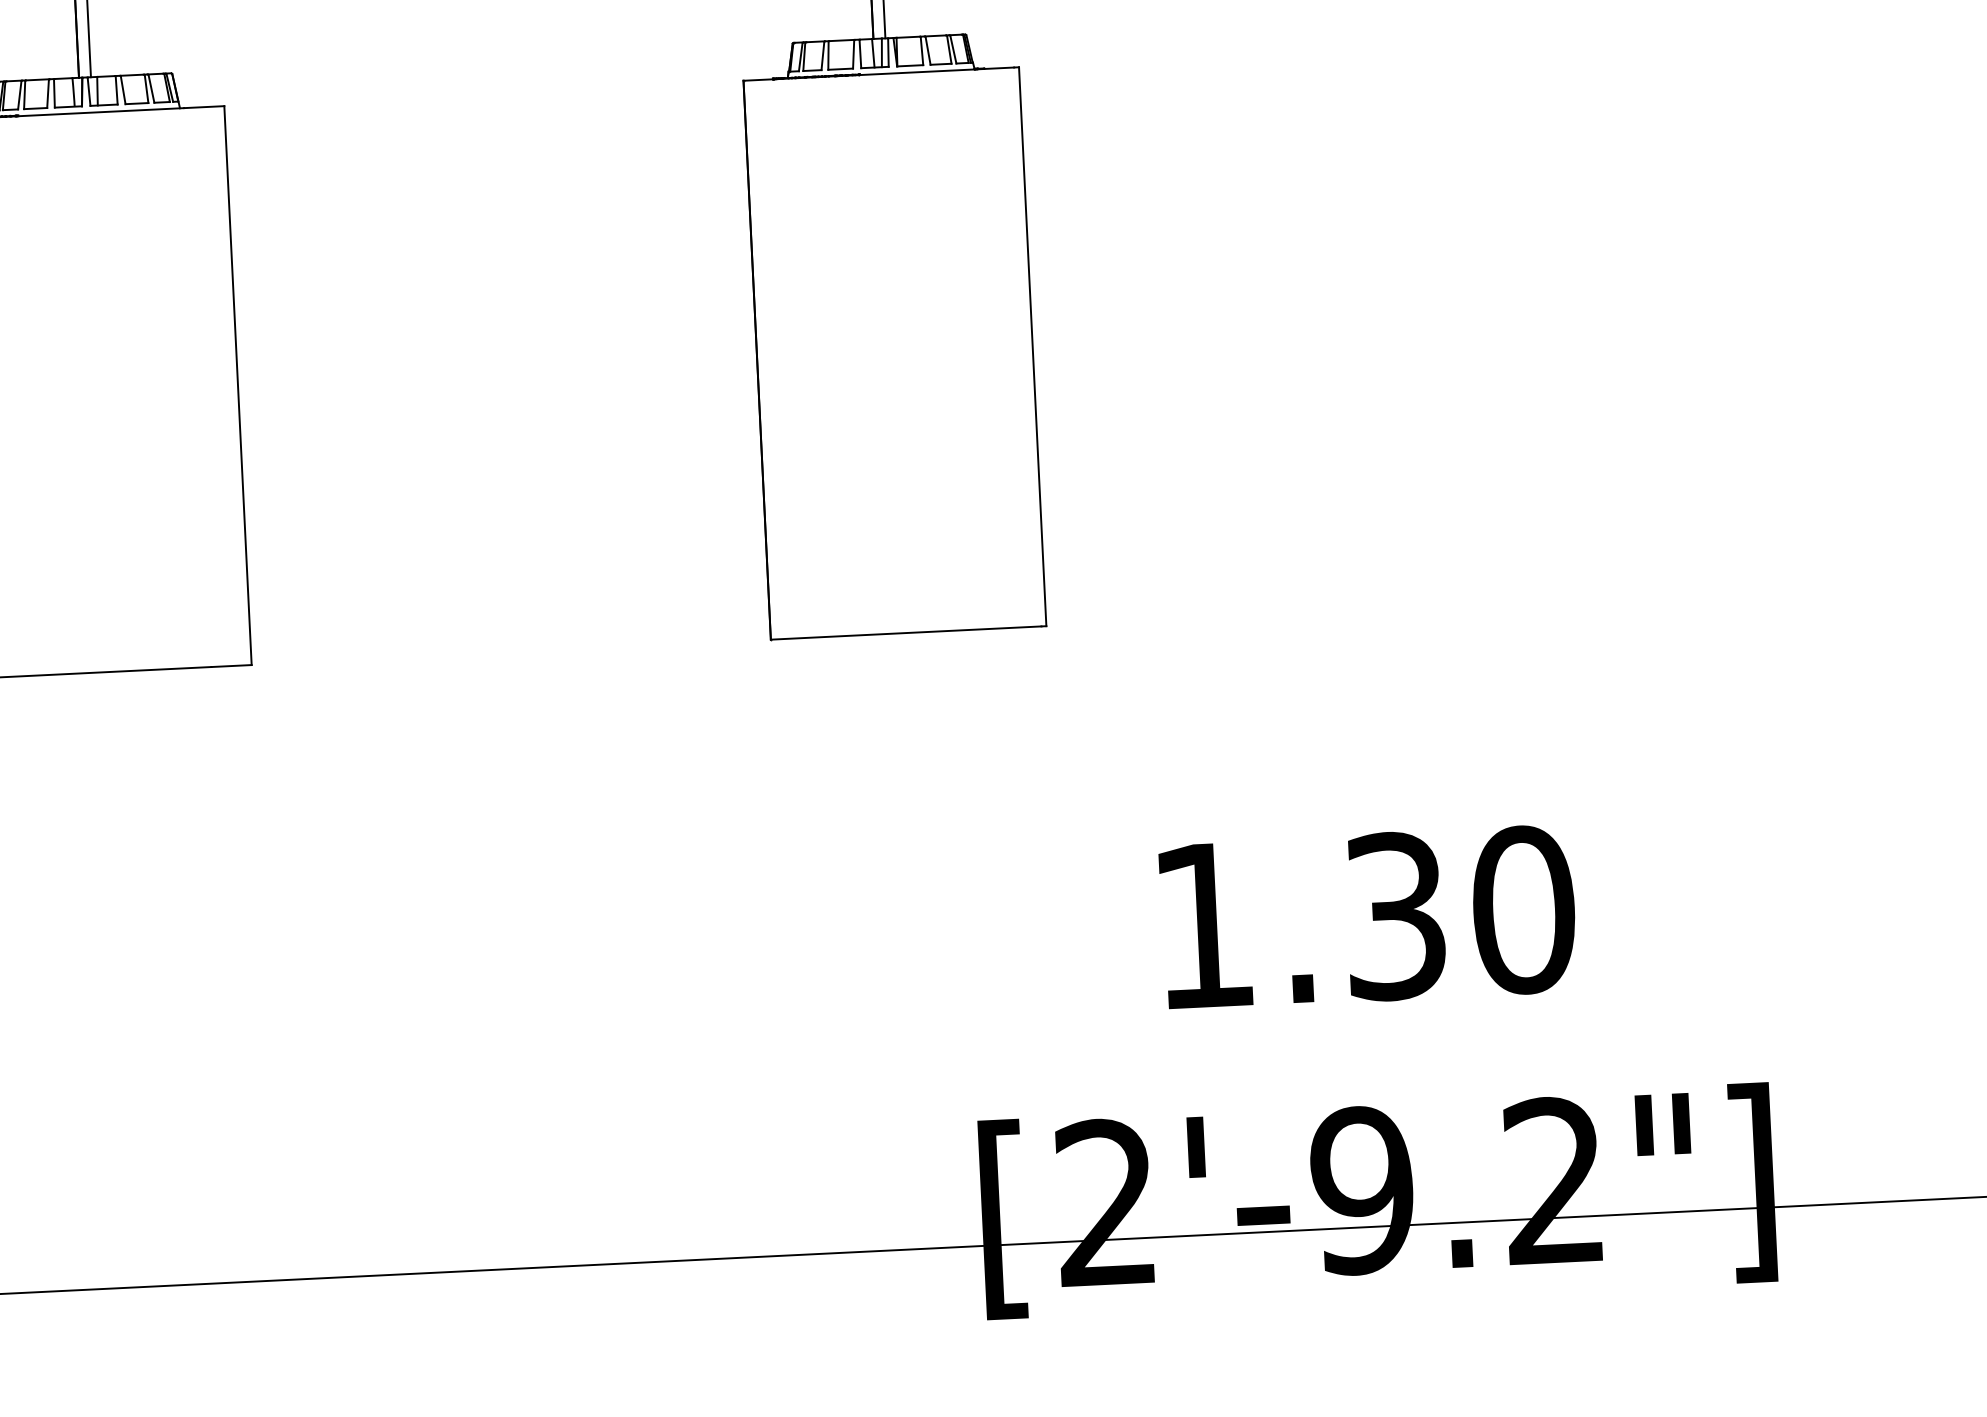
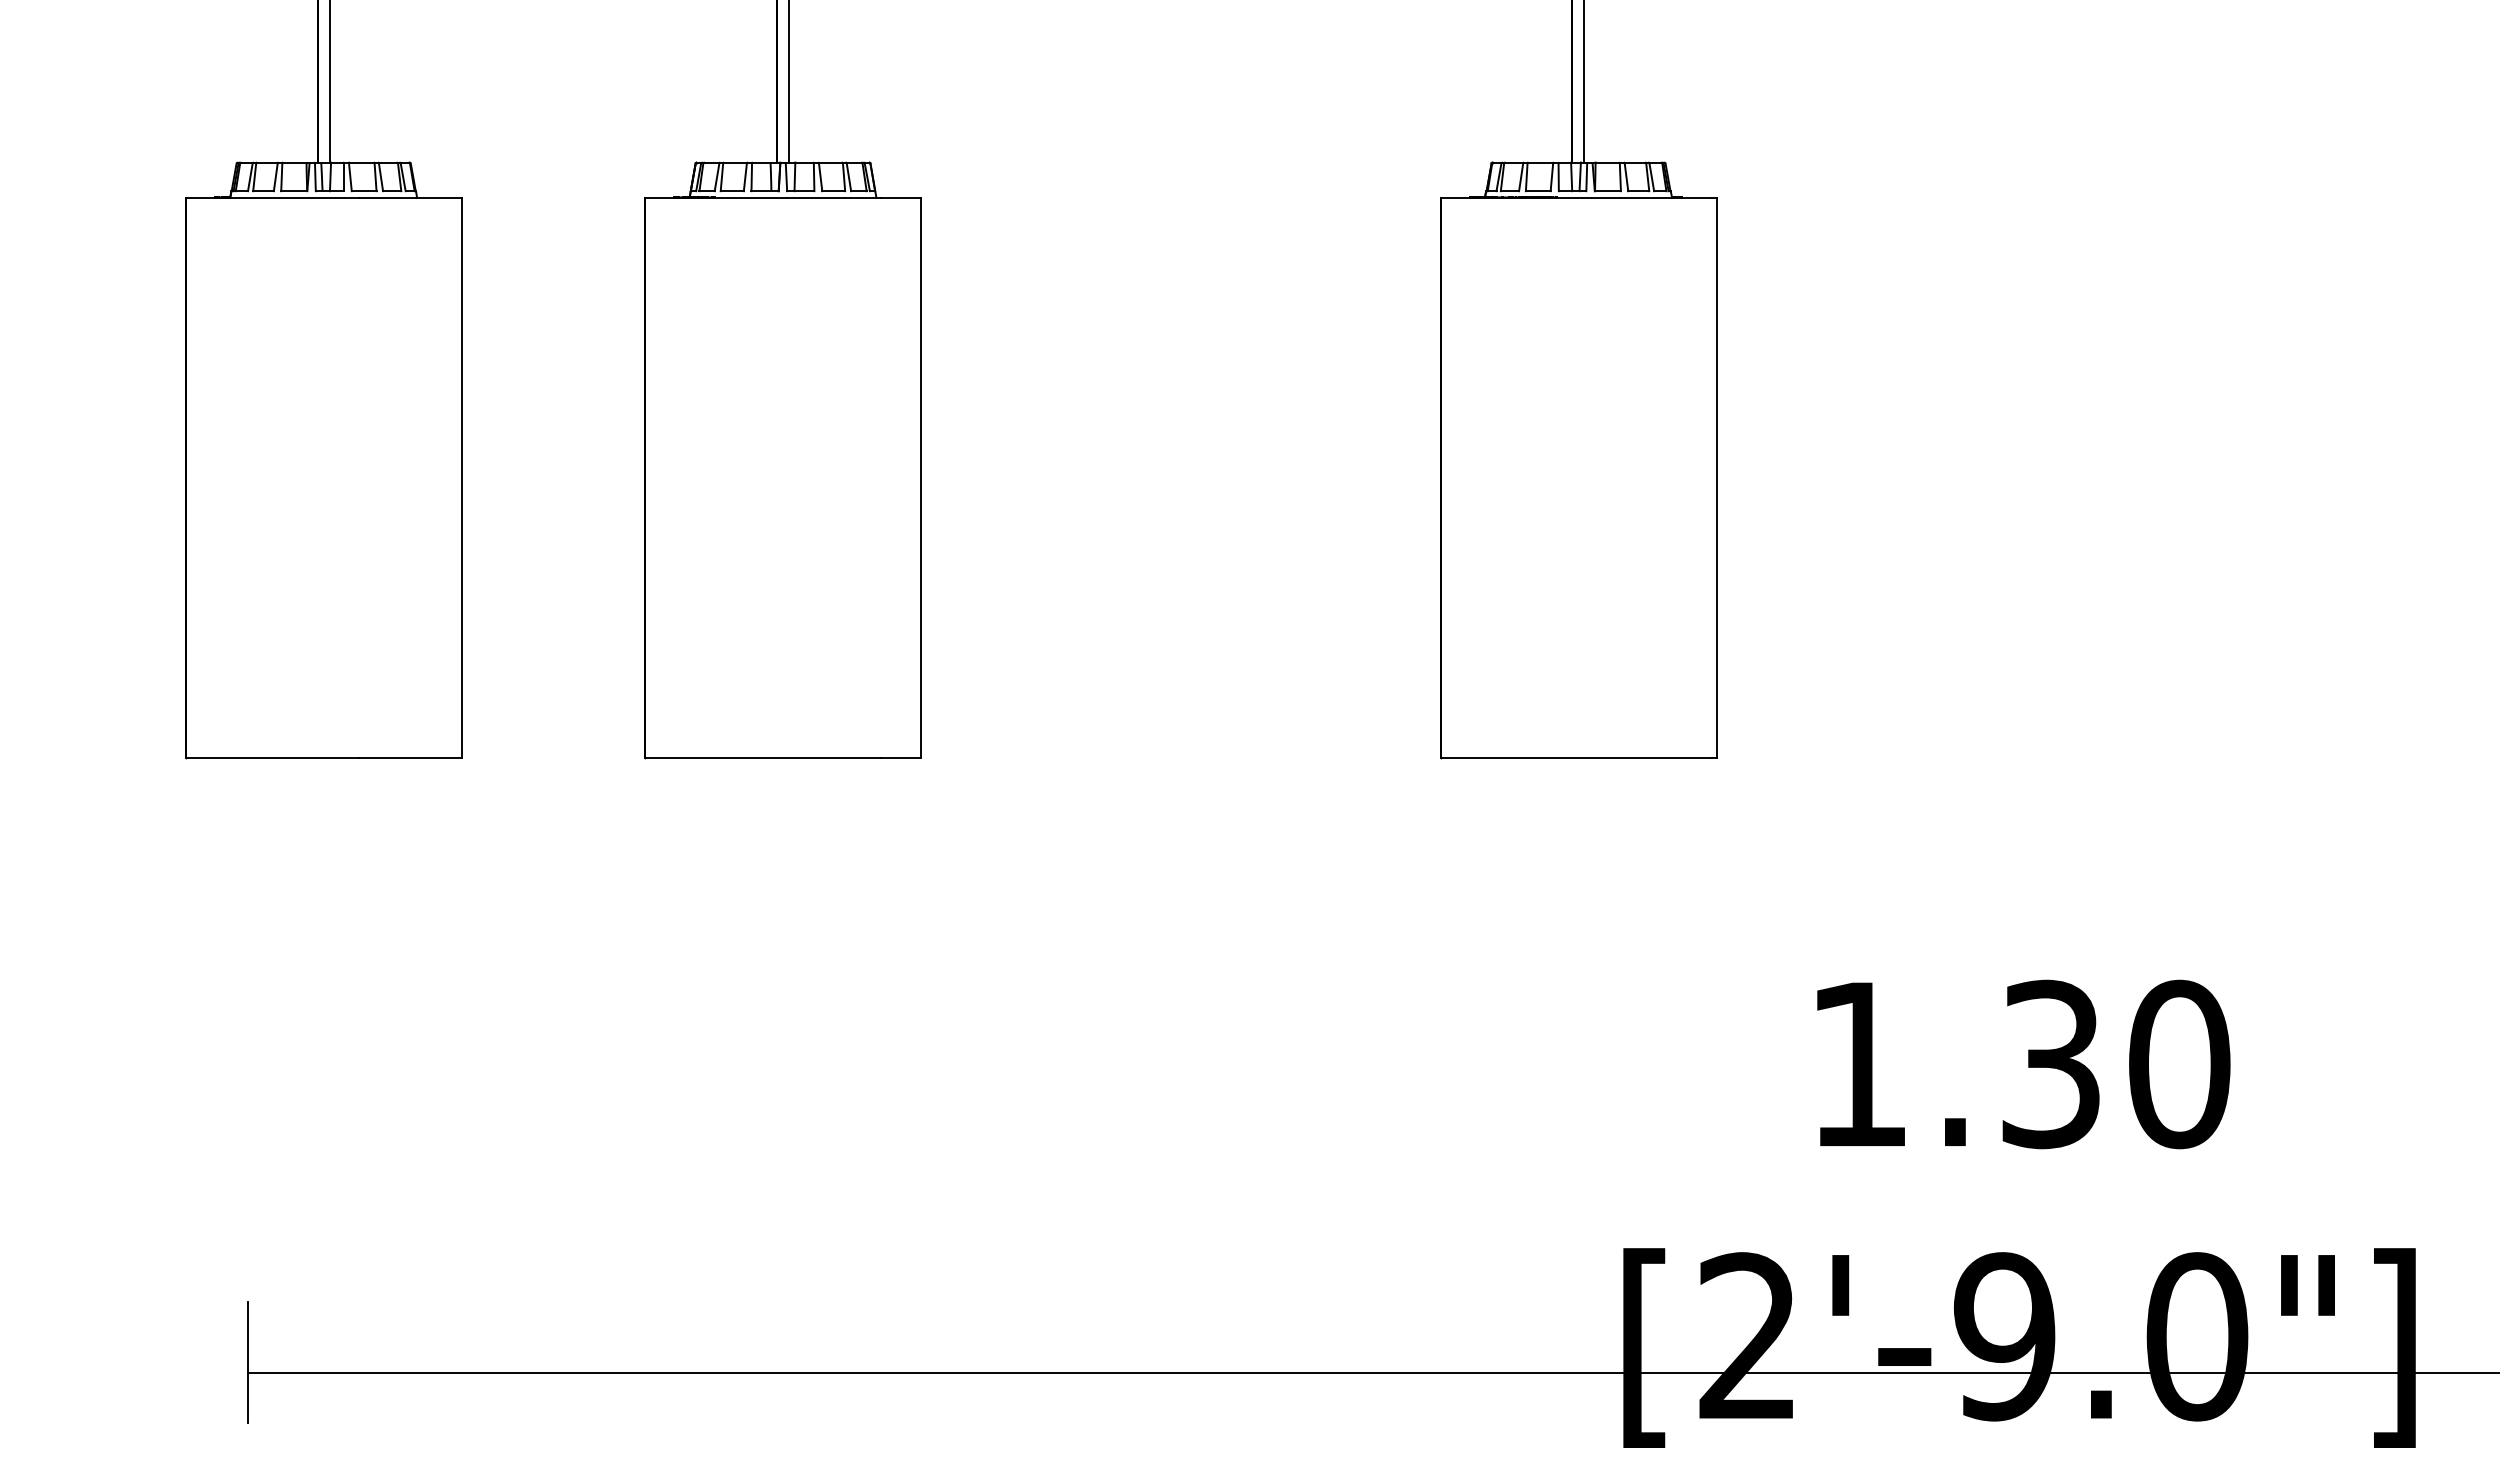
text: (1555, 1180) -> (2197, 1336), [2'-9.2"] -> [2'-9.0"]

